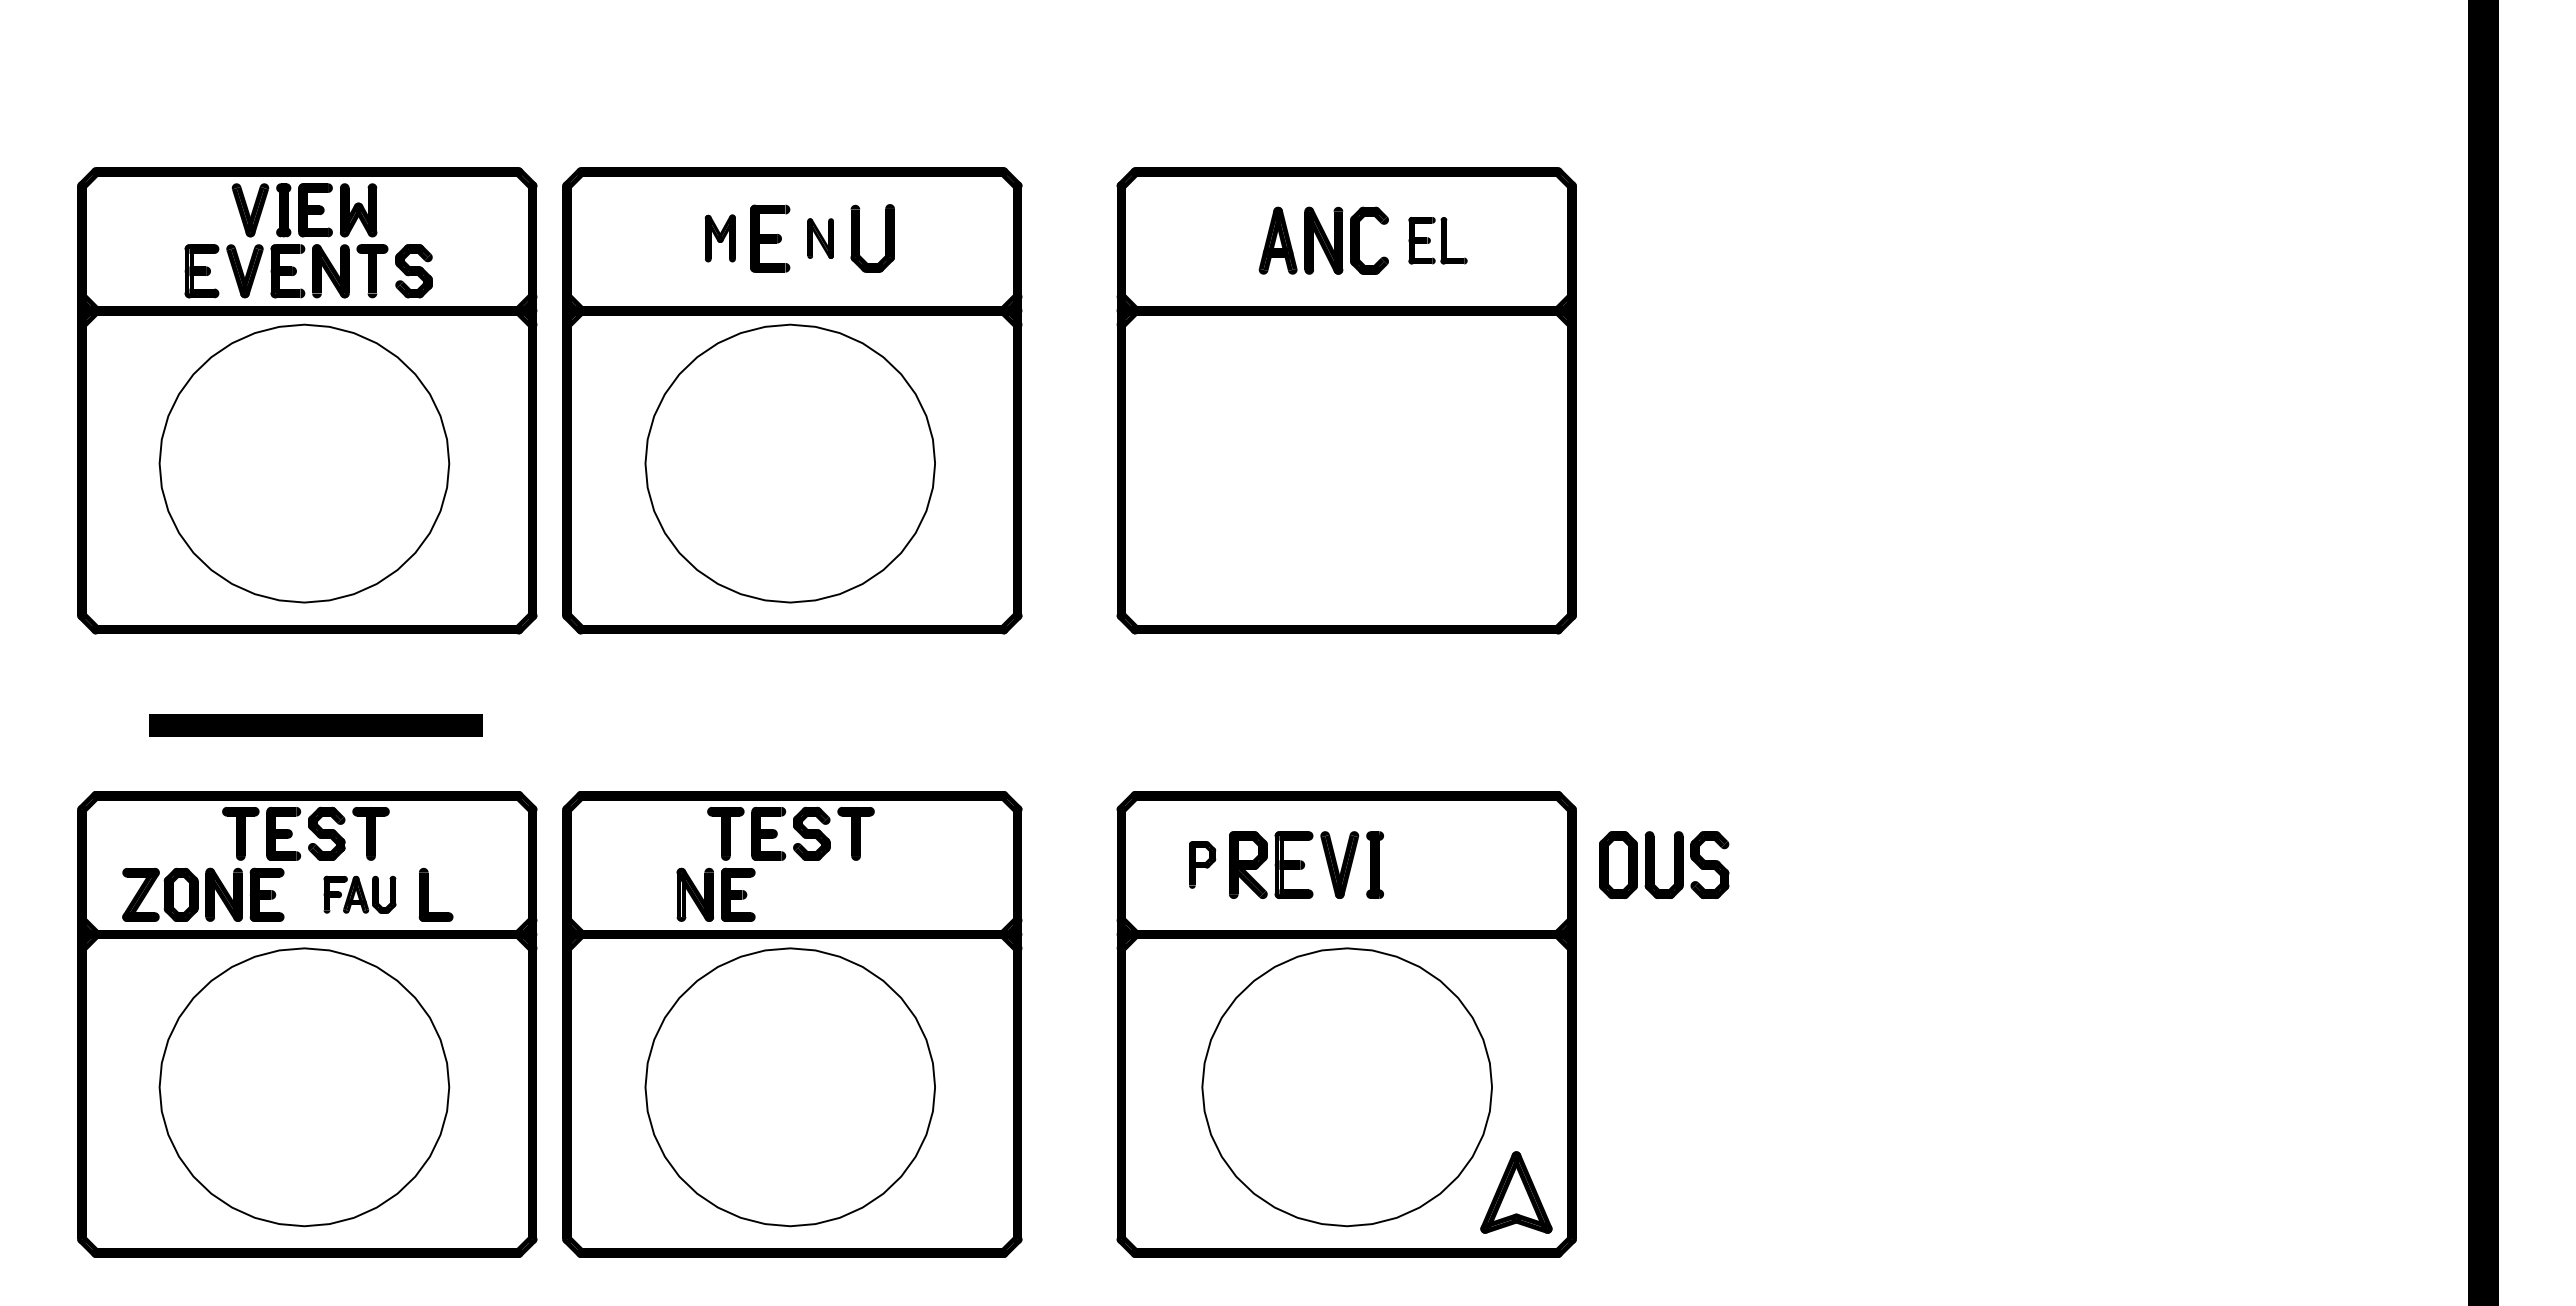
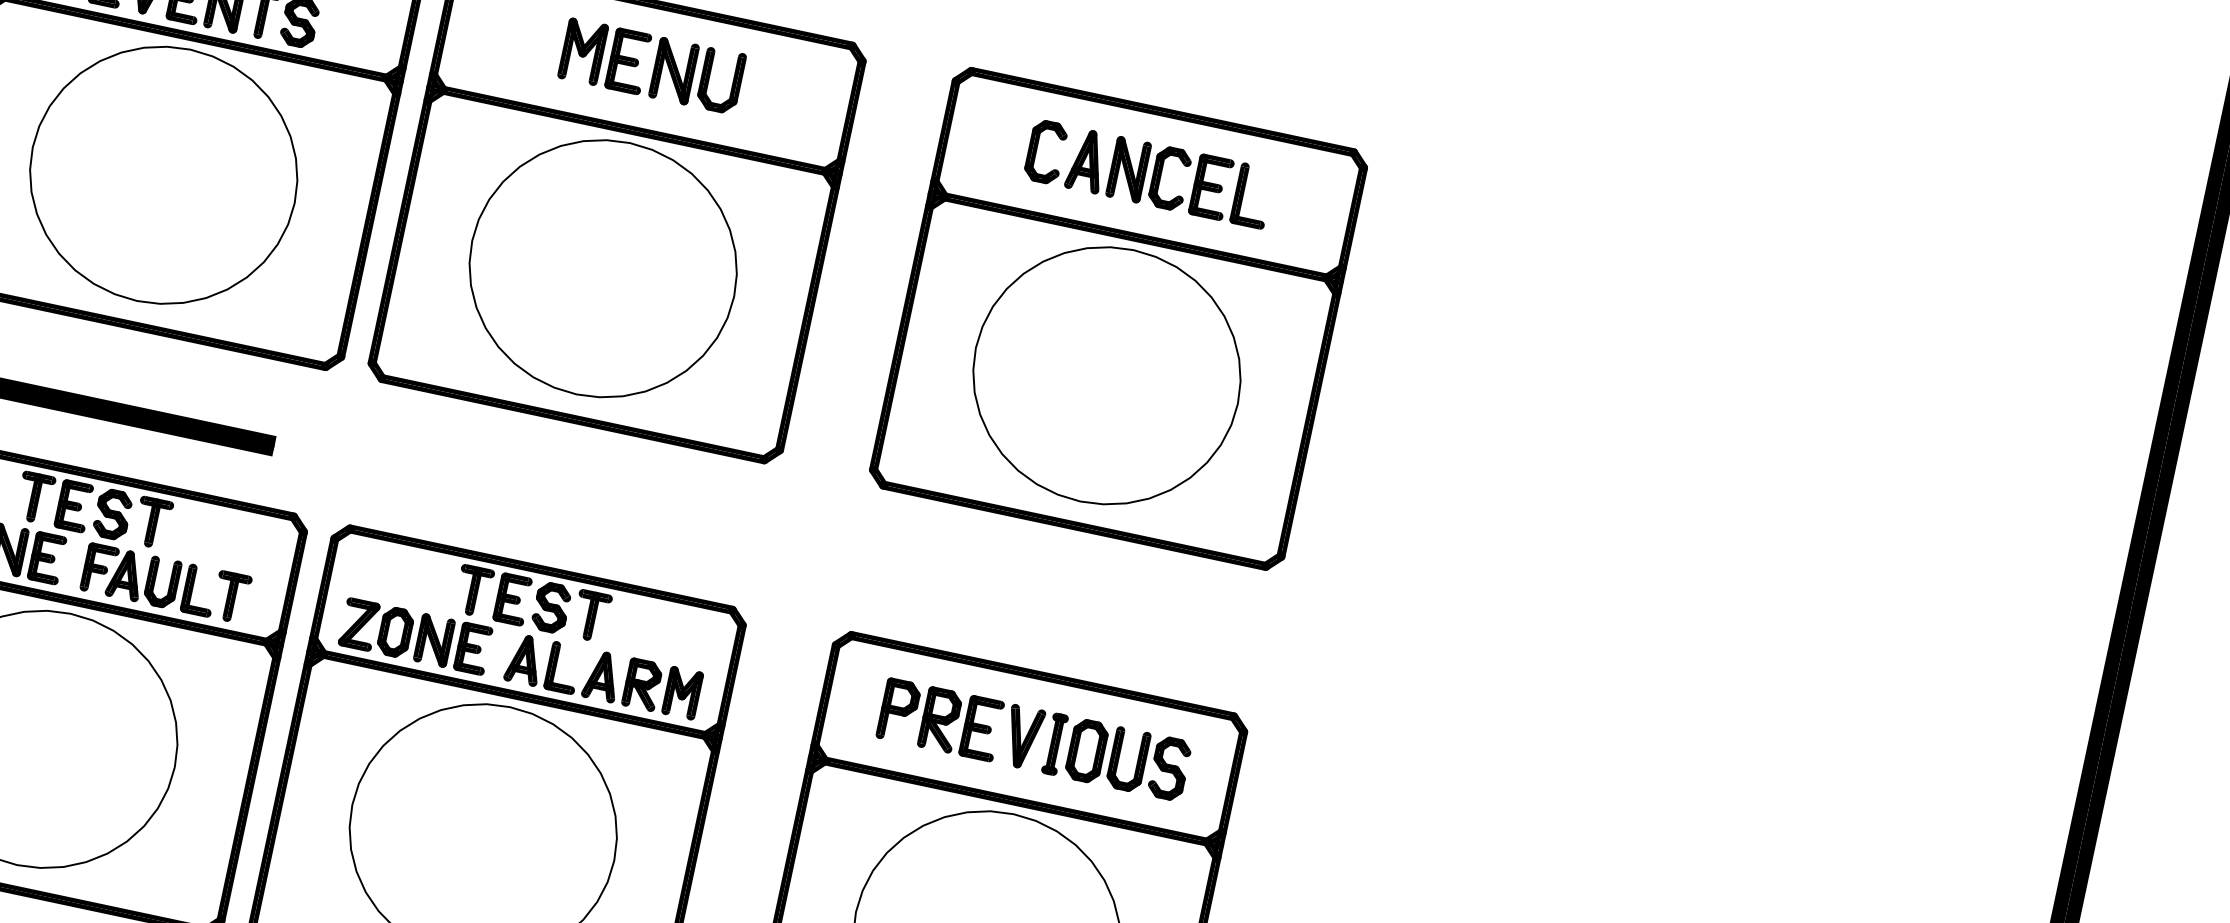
part: (720, 238) -> (583, 51), size x1.43
part: (820, 238) -> (673, 70), size x1.67
part: (1222, 240) -> (1037, 150), added
part: (1437, 240) -> (1231, 191), size x1.43
part: (1346, 463) -> (1106, 375), added
part: (1202, 864) -> (898, 710), size x1.43
part: (1654, 864) -> (1119, 757), moved
part: (359, 894) -> (130, 575), size x1.43
part: (470, 894) -> (231, 596), added
part: (631, 894) -> (376, 627), added
part: (882, 894) -> (603, 676), added

